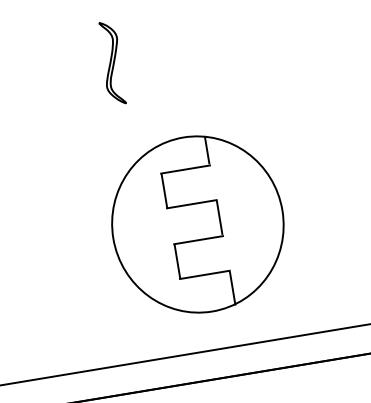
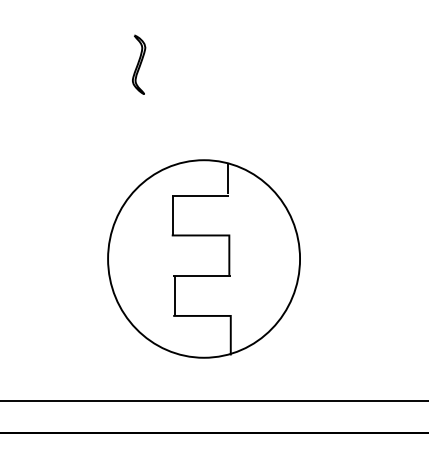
part: (112, 62) -> (139, 64), size x0.62

